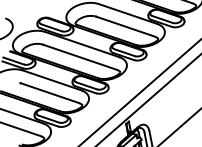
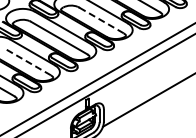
line: (125, 26) -> (101, 20), solid -> dashed
line: (49, 93) -> (28, 62), solid -> dashed

